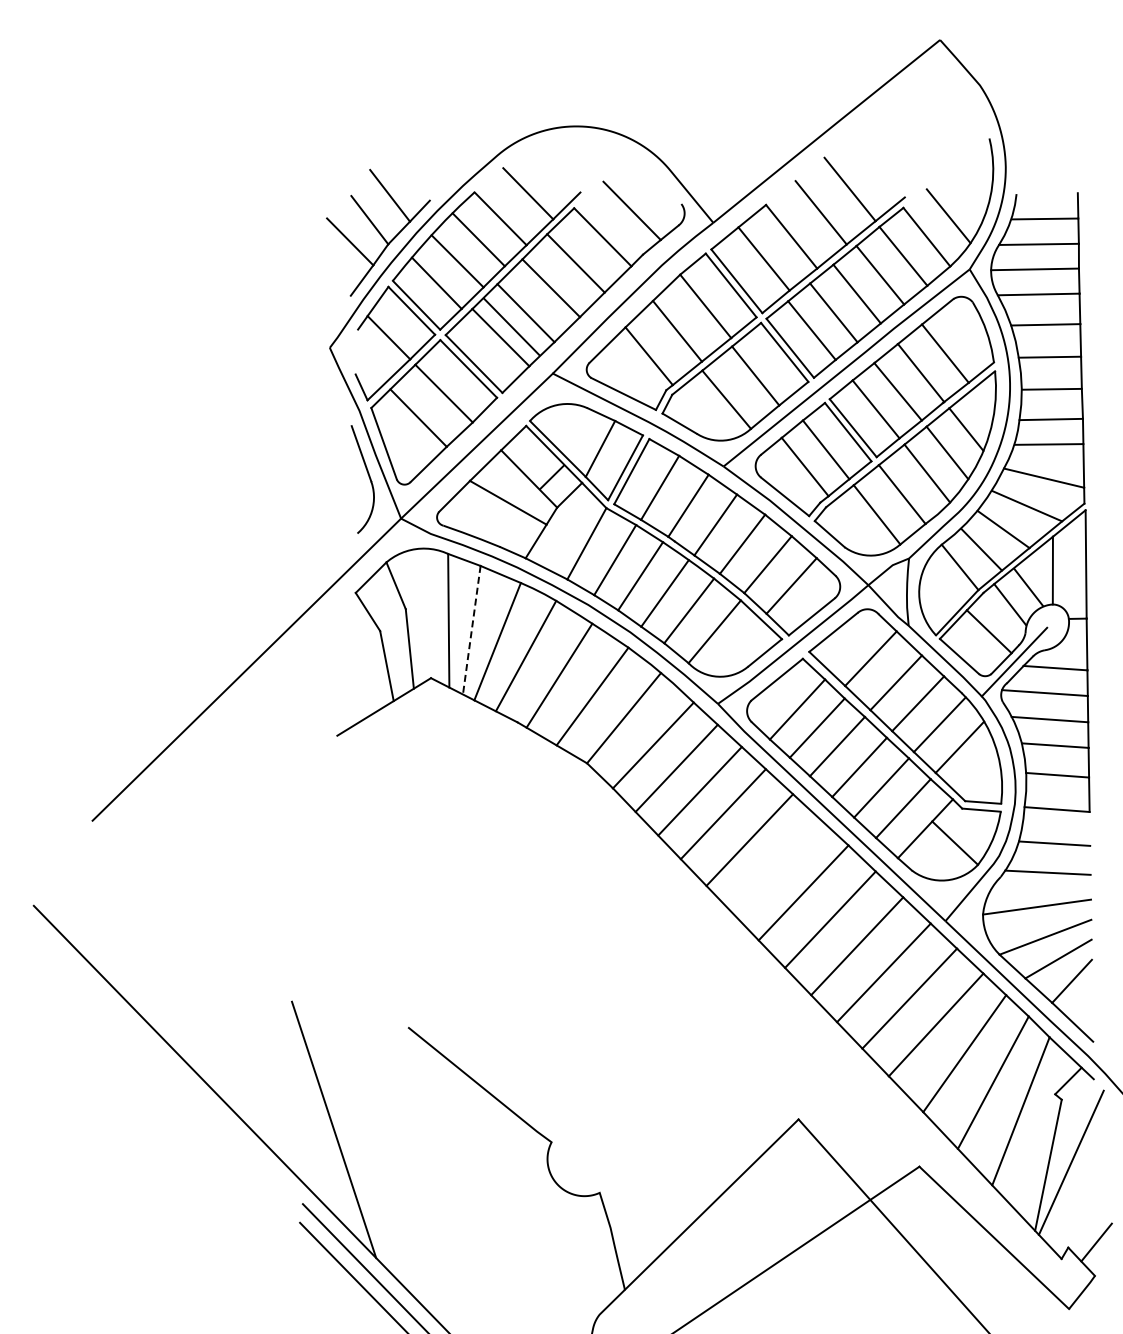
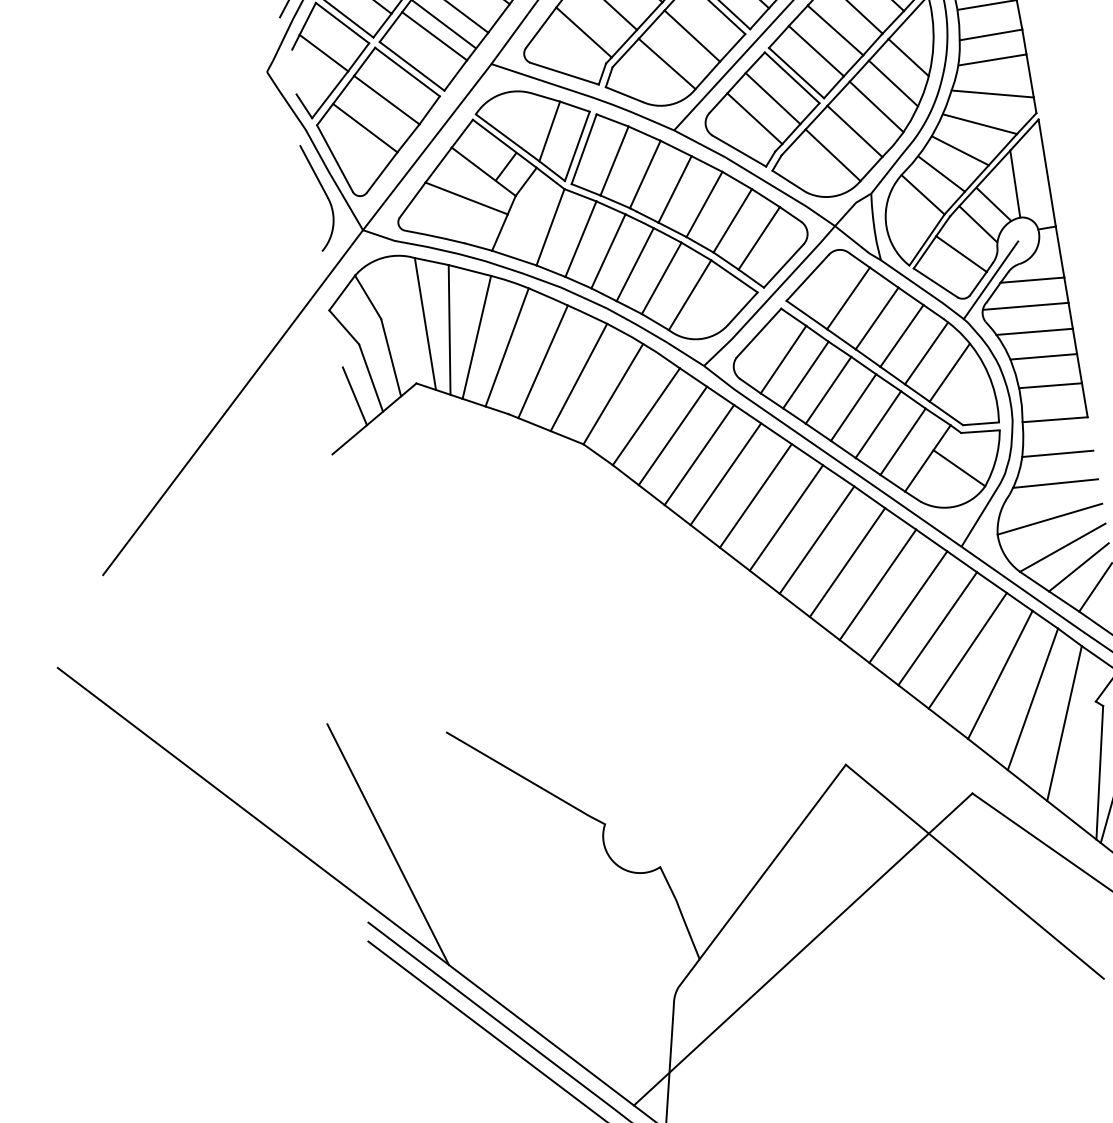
line: (471, 630) -> (449, 330), dashed -> solid
line: (367, 681) -> (354, 396), added
line: (776, 866) -> (786, 518), added

